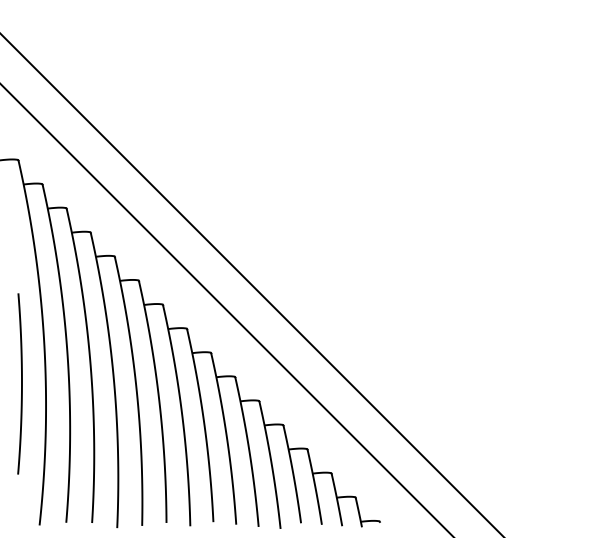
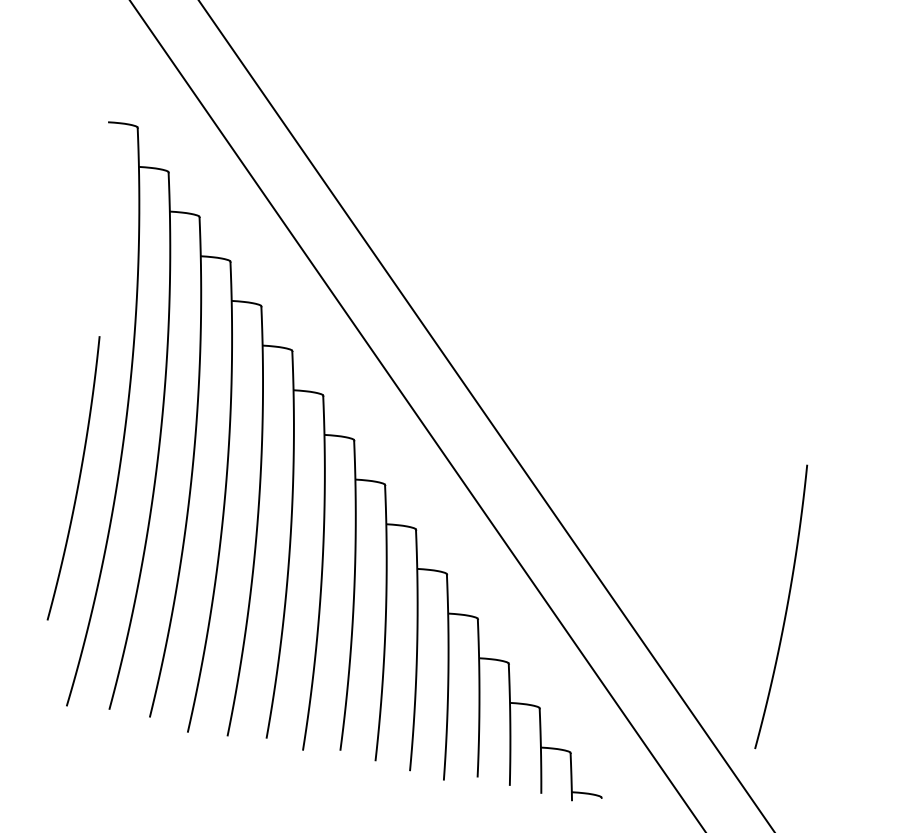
curve: (472, 383) -> (786, 607), added

